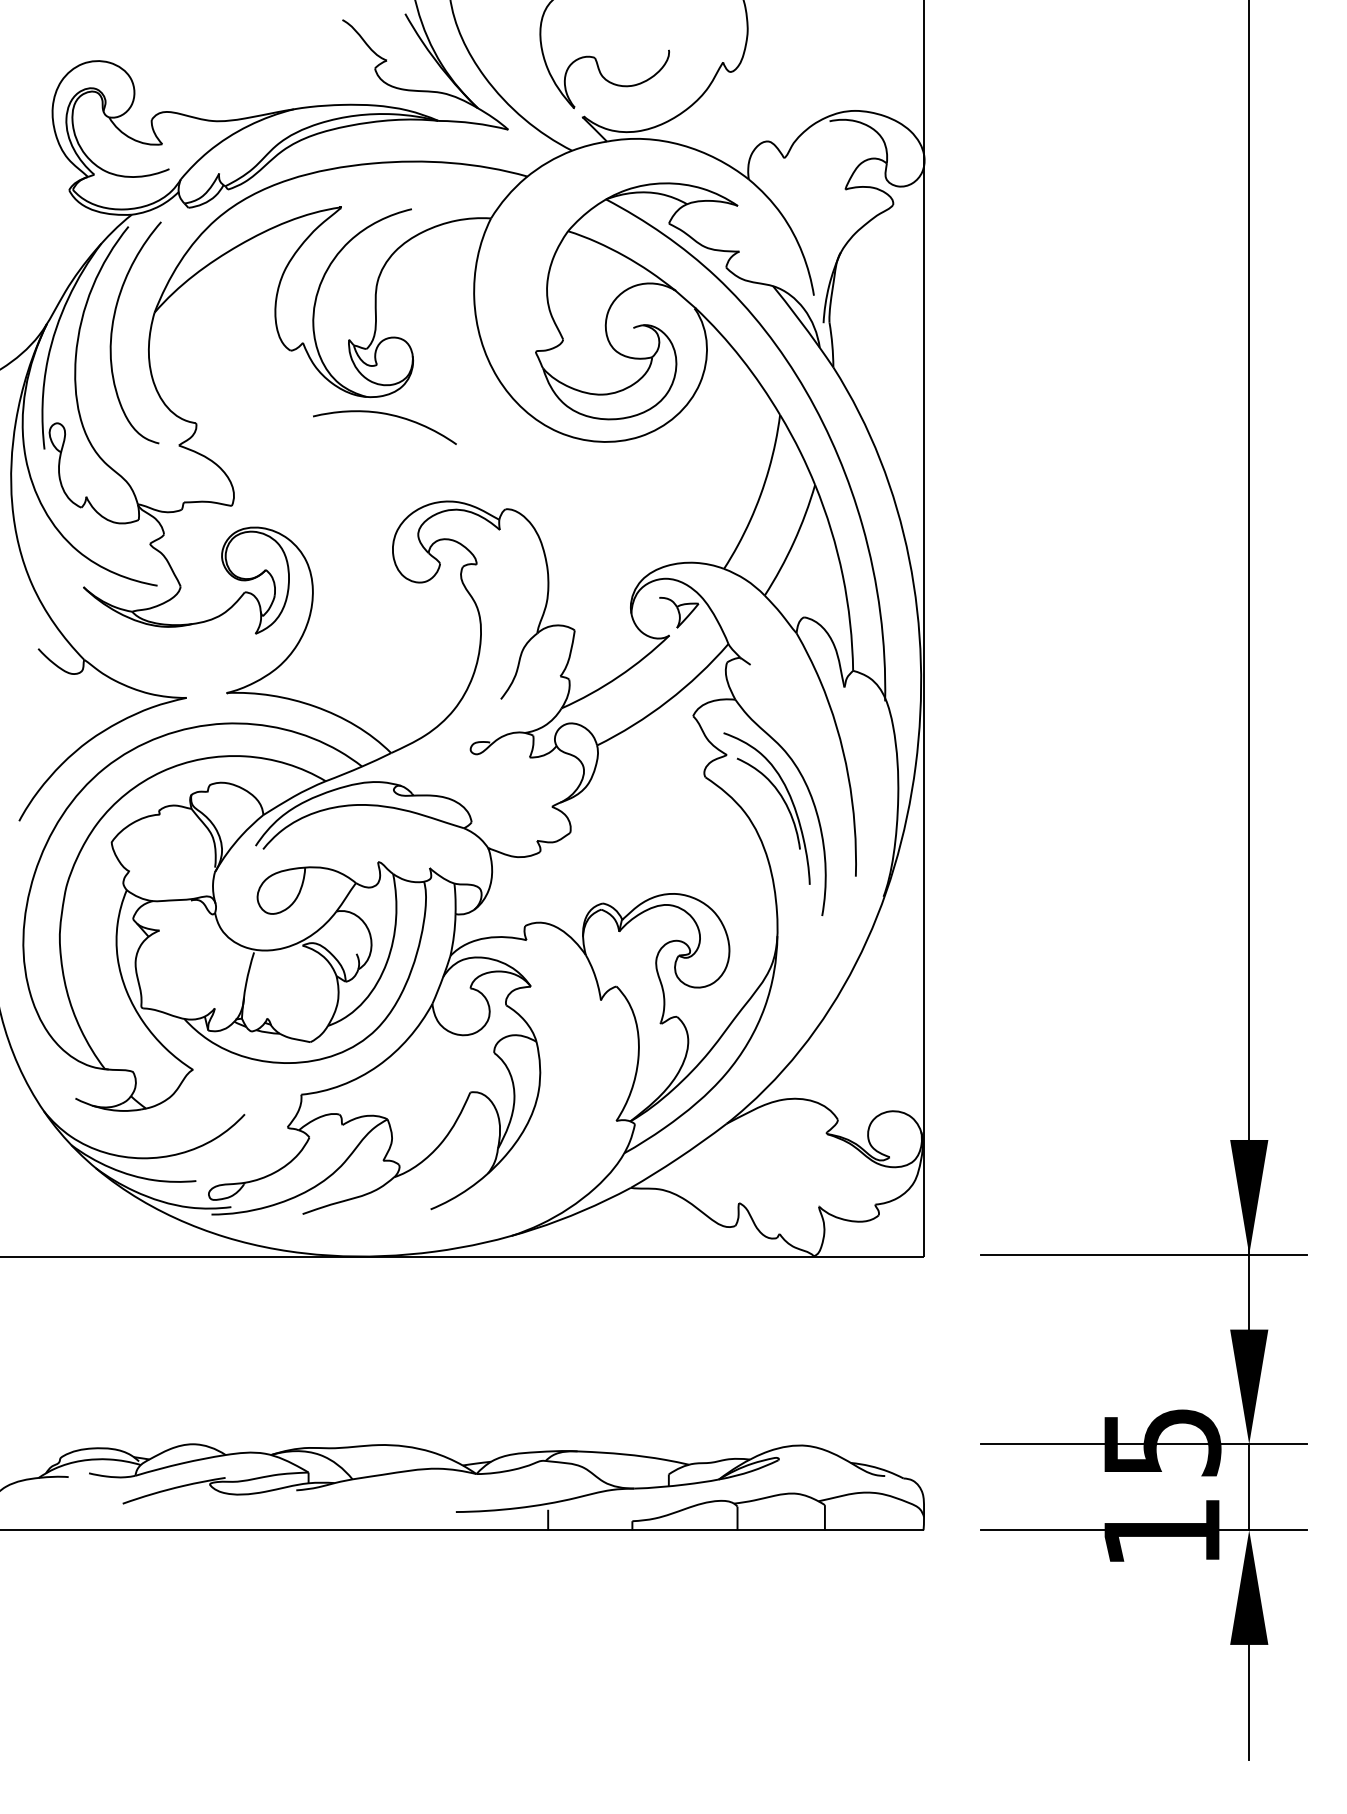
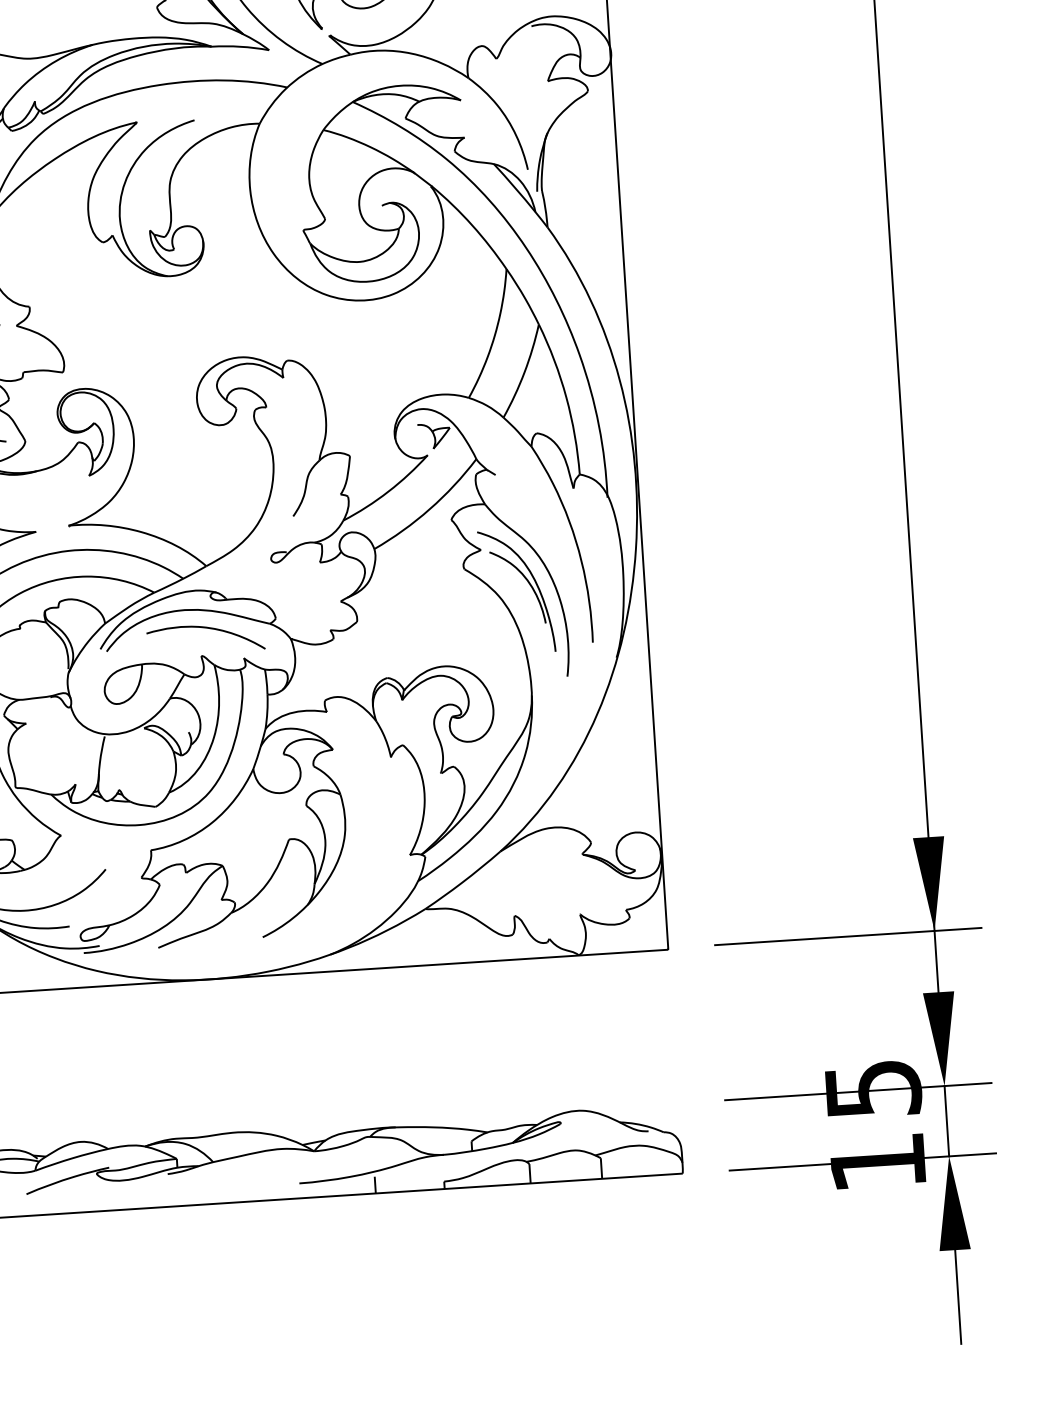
curve: (387, 415) -> (207, 628), moved

